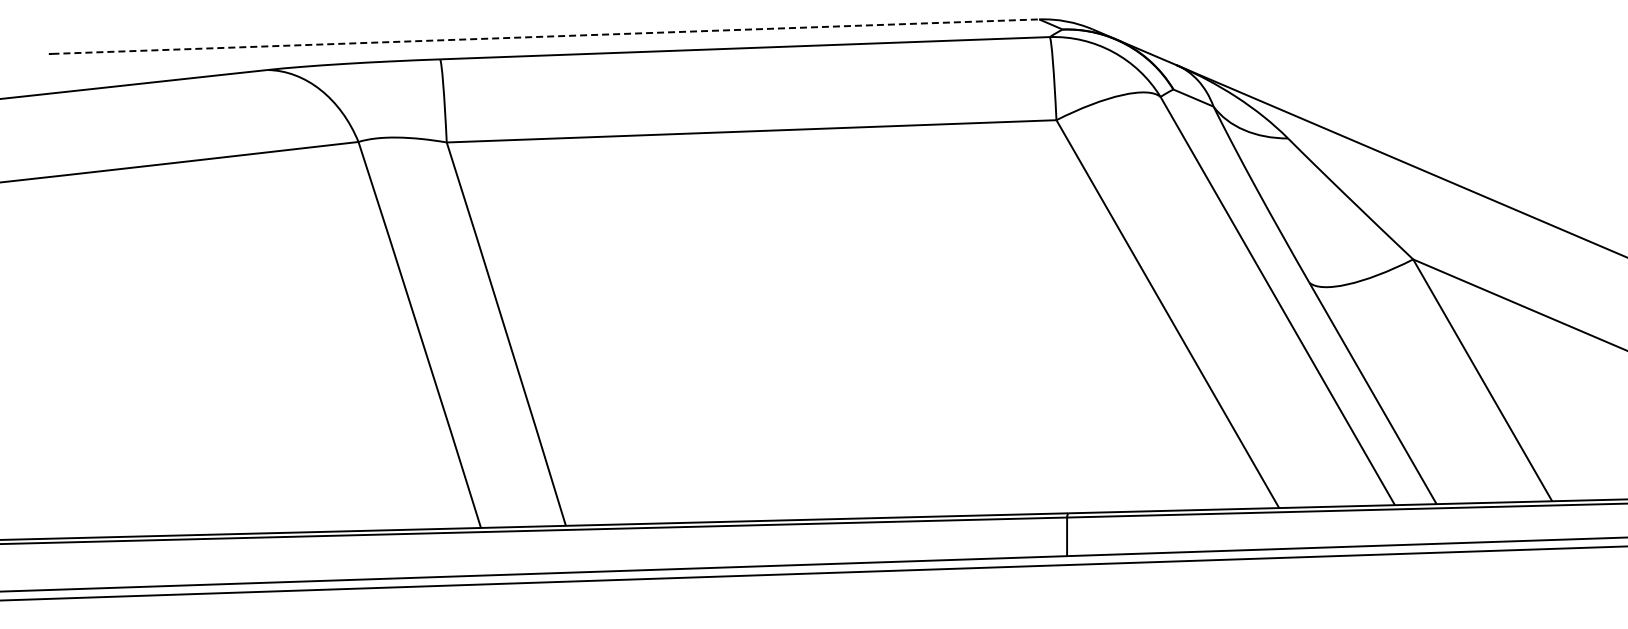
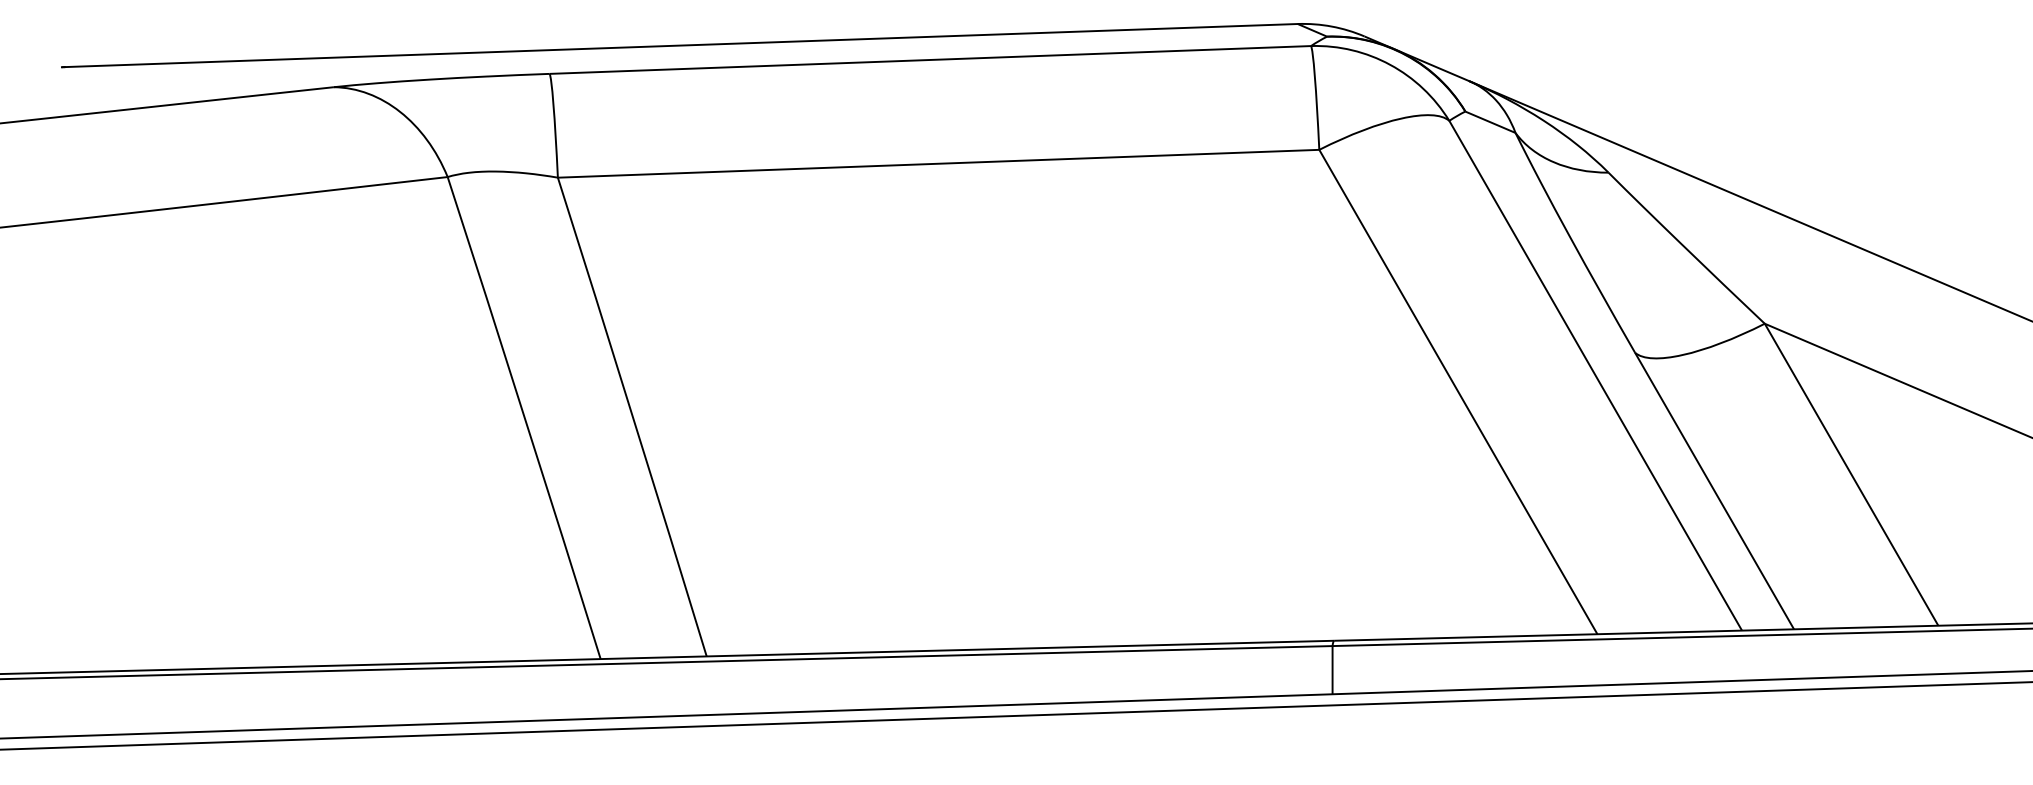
line: (545, 36) -> (681, 45), dashed -> solid

